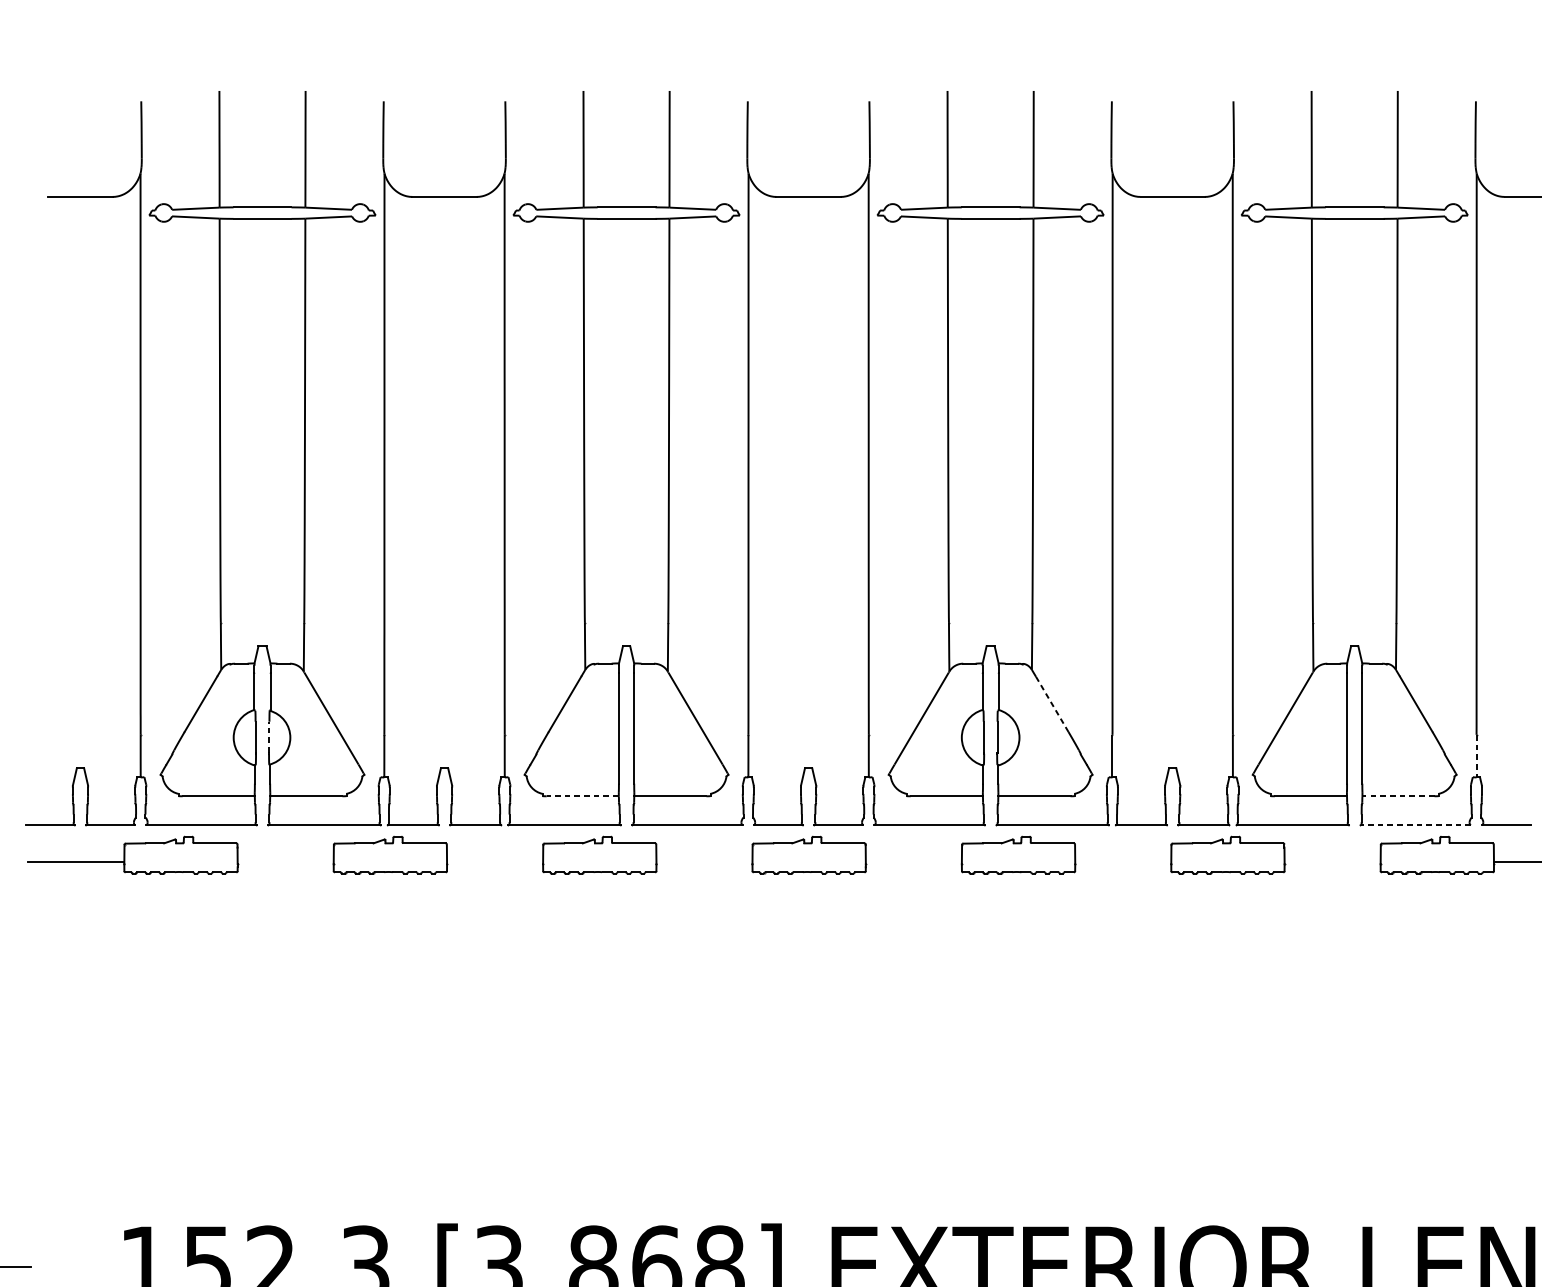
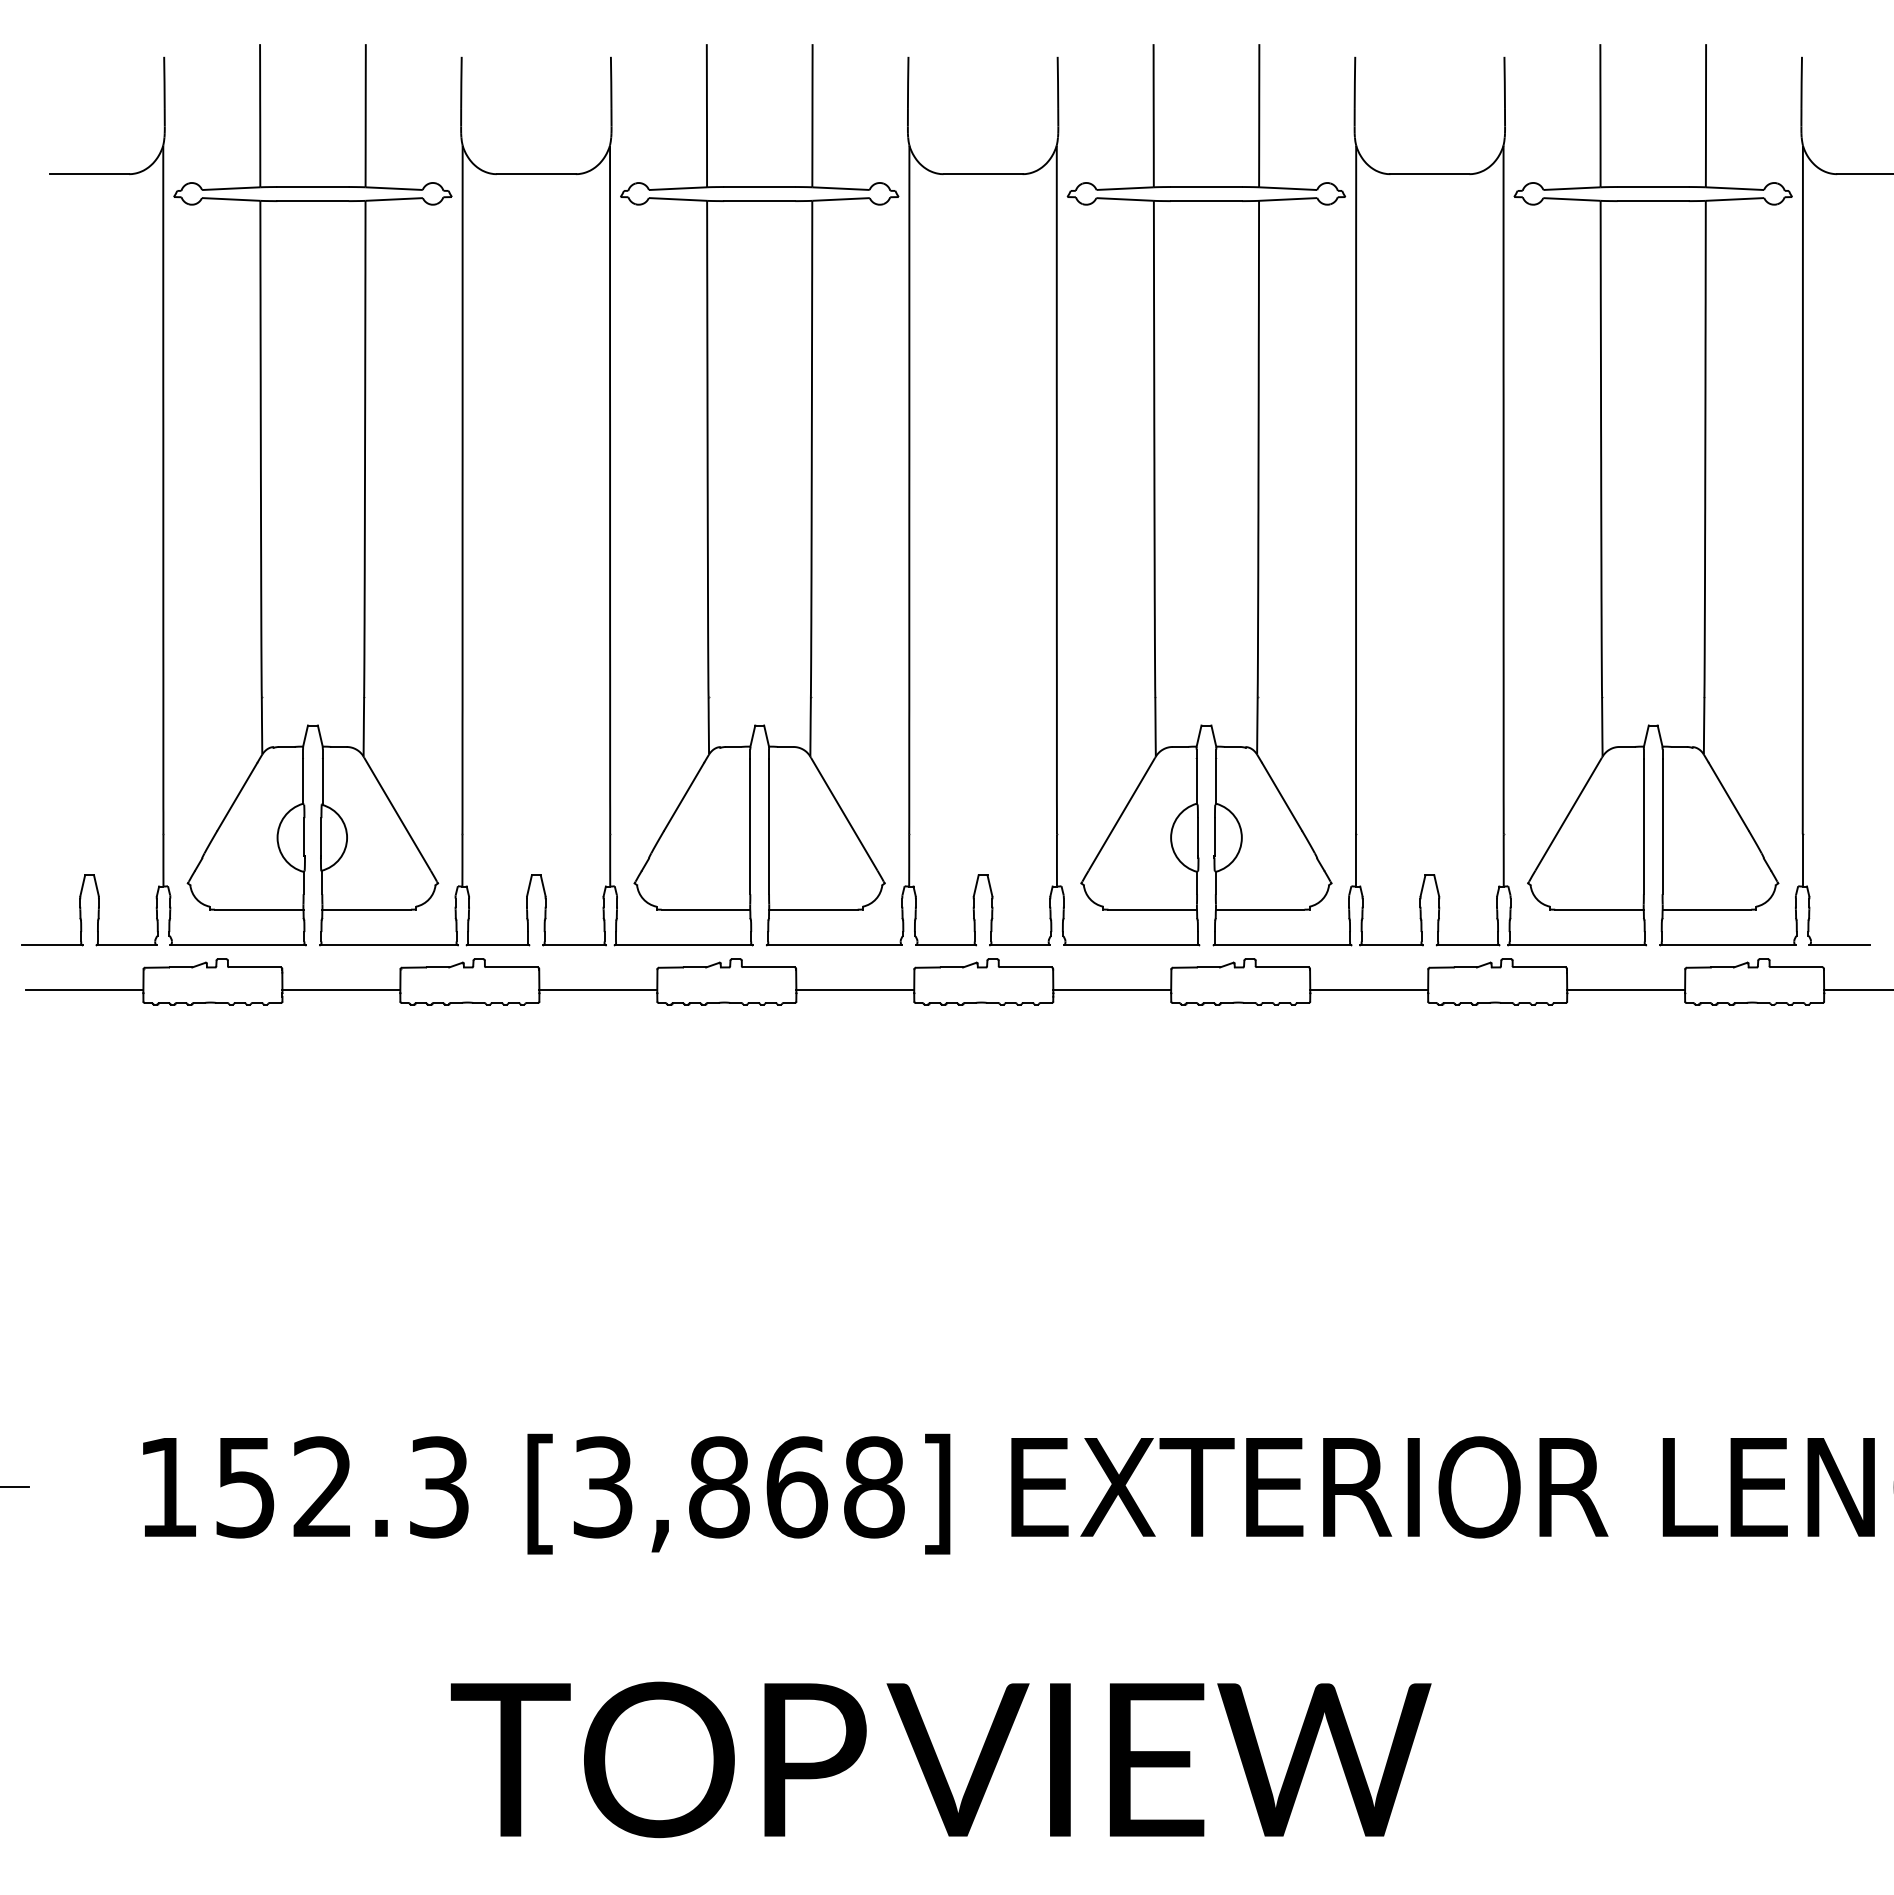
line: (1052, 704) -> (1282, 797), dashed -> solid
line: (269, 736) -> (321, 836), dashed -> solid
line: (1476, 757) -> (1802, 861), dashed -> solid
line: (582, 796) -> (705, 909), dashed -> solid
line: (1398, 796) -> (1706, 909), dashed -> solid
line: (1416, 825) -> (1728, 945), dashed -> solid
line: (285, 861) -> (341, 989), added
line: (495, 861) -> (598, 989), added
line: (704, 861) -> (855, 989), added
line: (914, 861) -> (1112, 989), added
line: (1123, 861) -> (1369, 989), added
line: (1332, 861) -> (1626, 989), added

